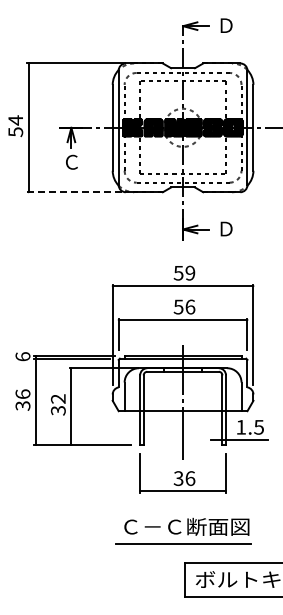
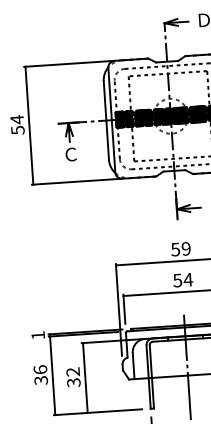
line: (75, 192) -> (76, 182), dashed -> solid
text: (190, 306) -> (188, 279), 56 -> 54
text: (22, 356) -> (37, 335), 6 -> 1

